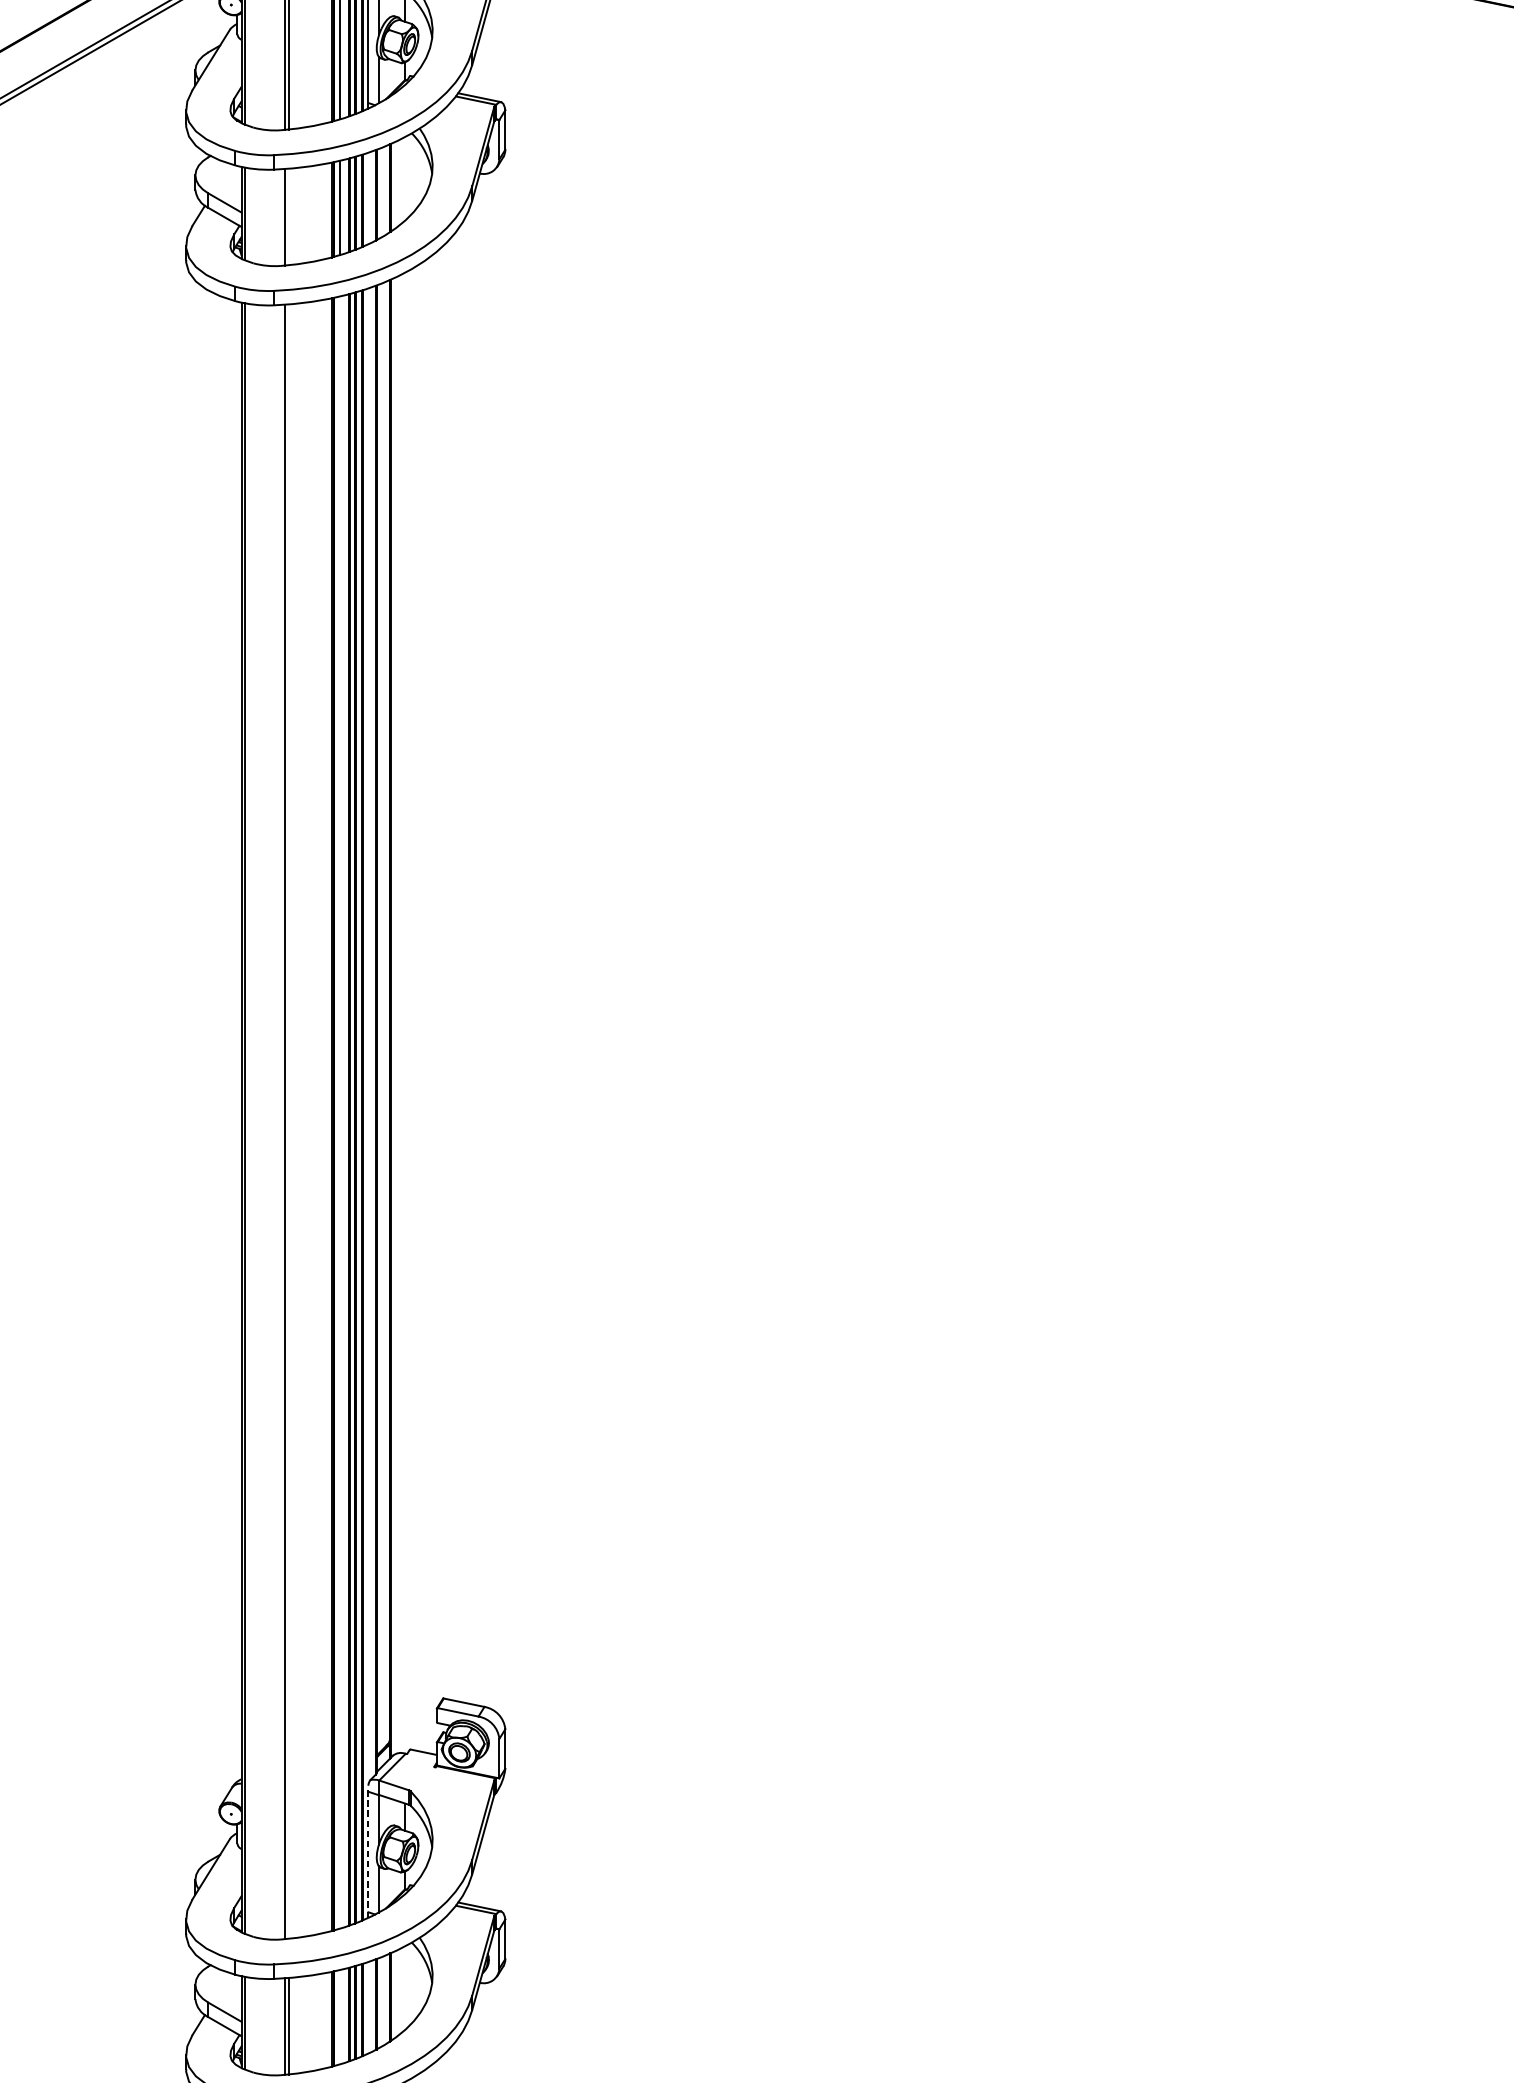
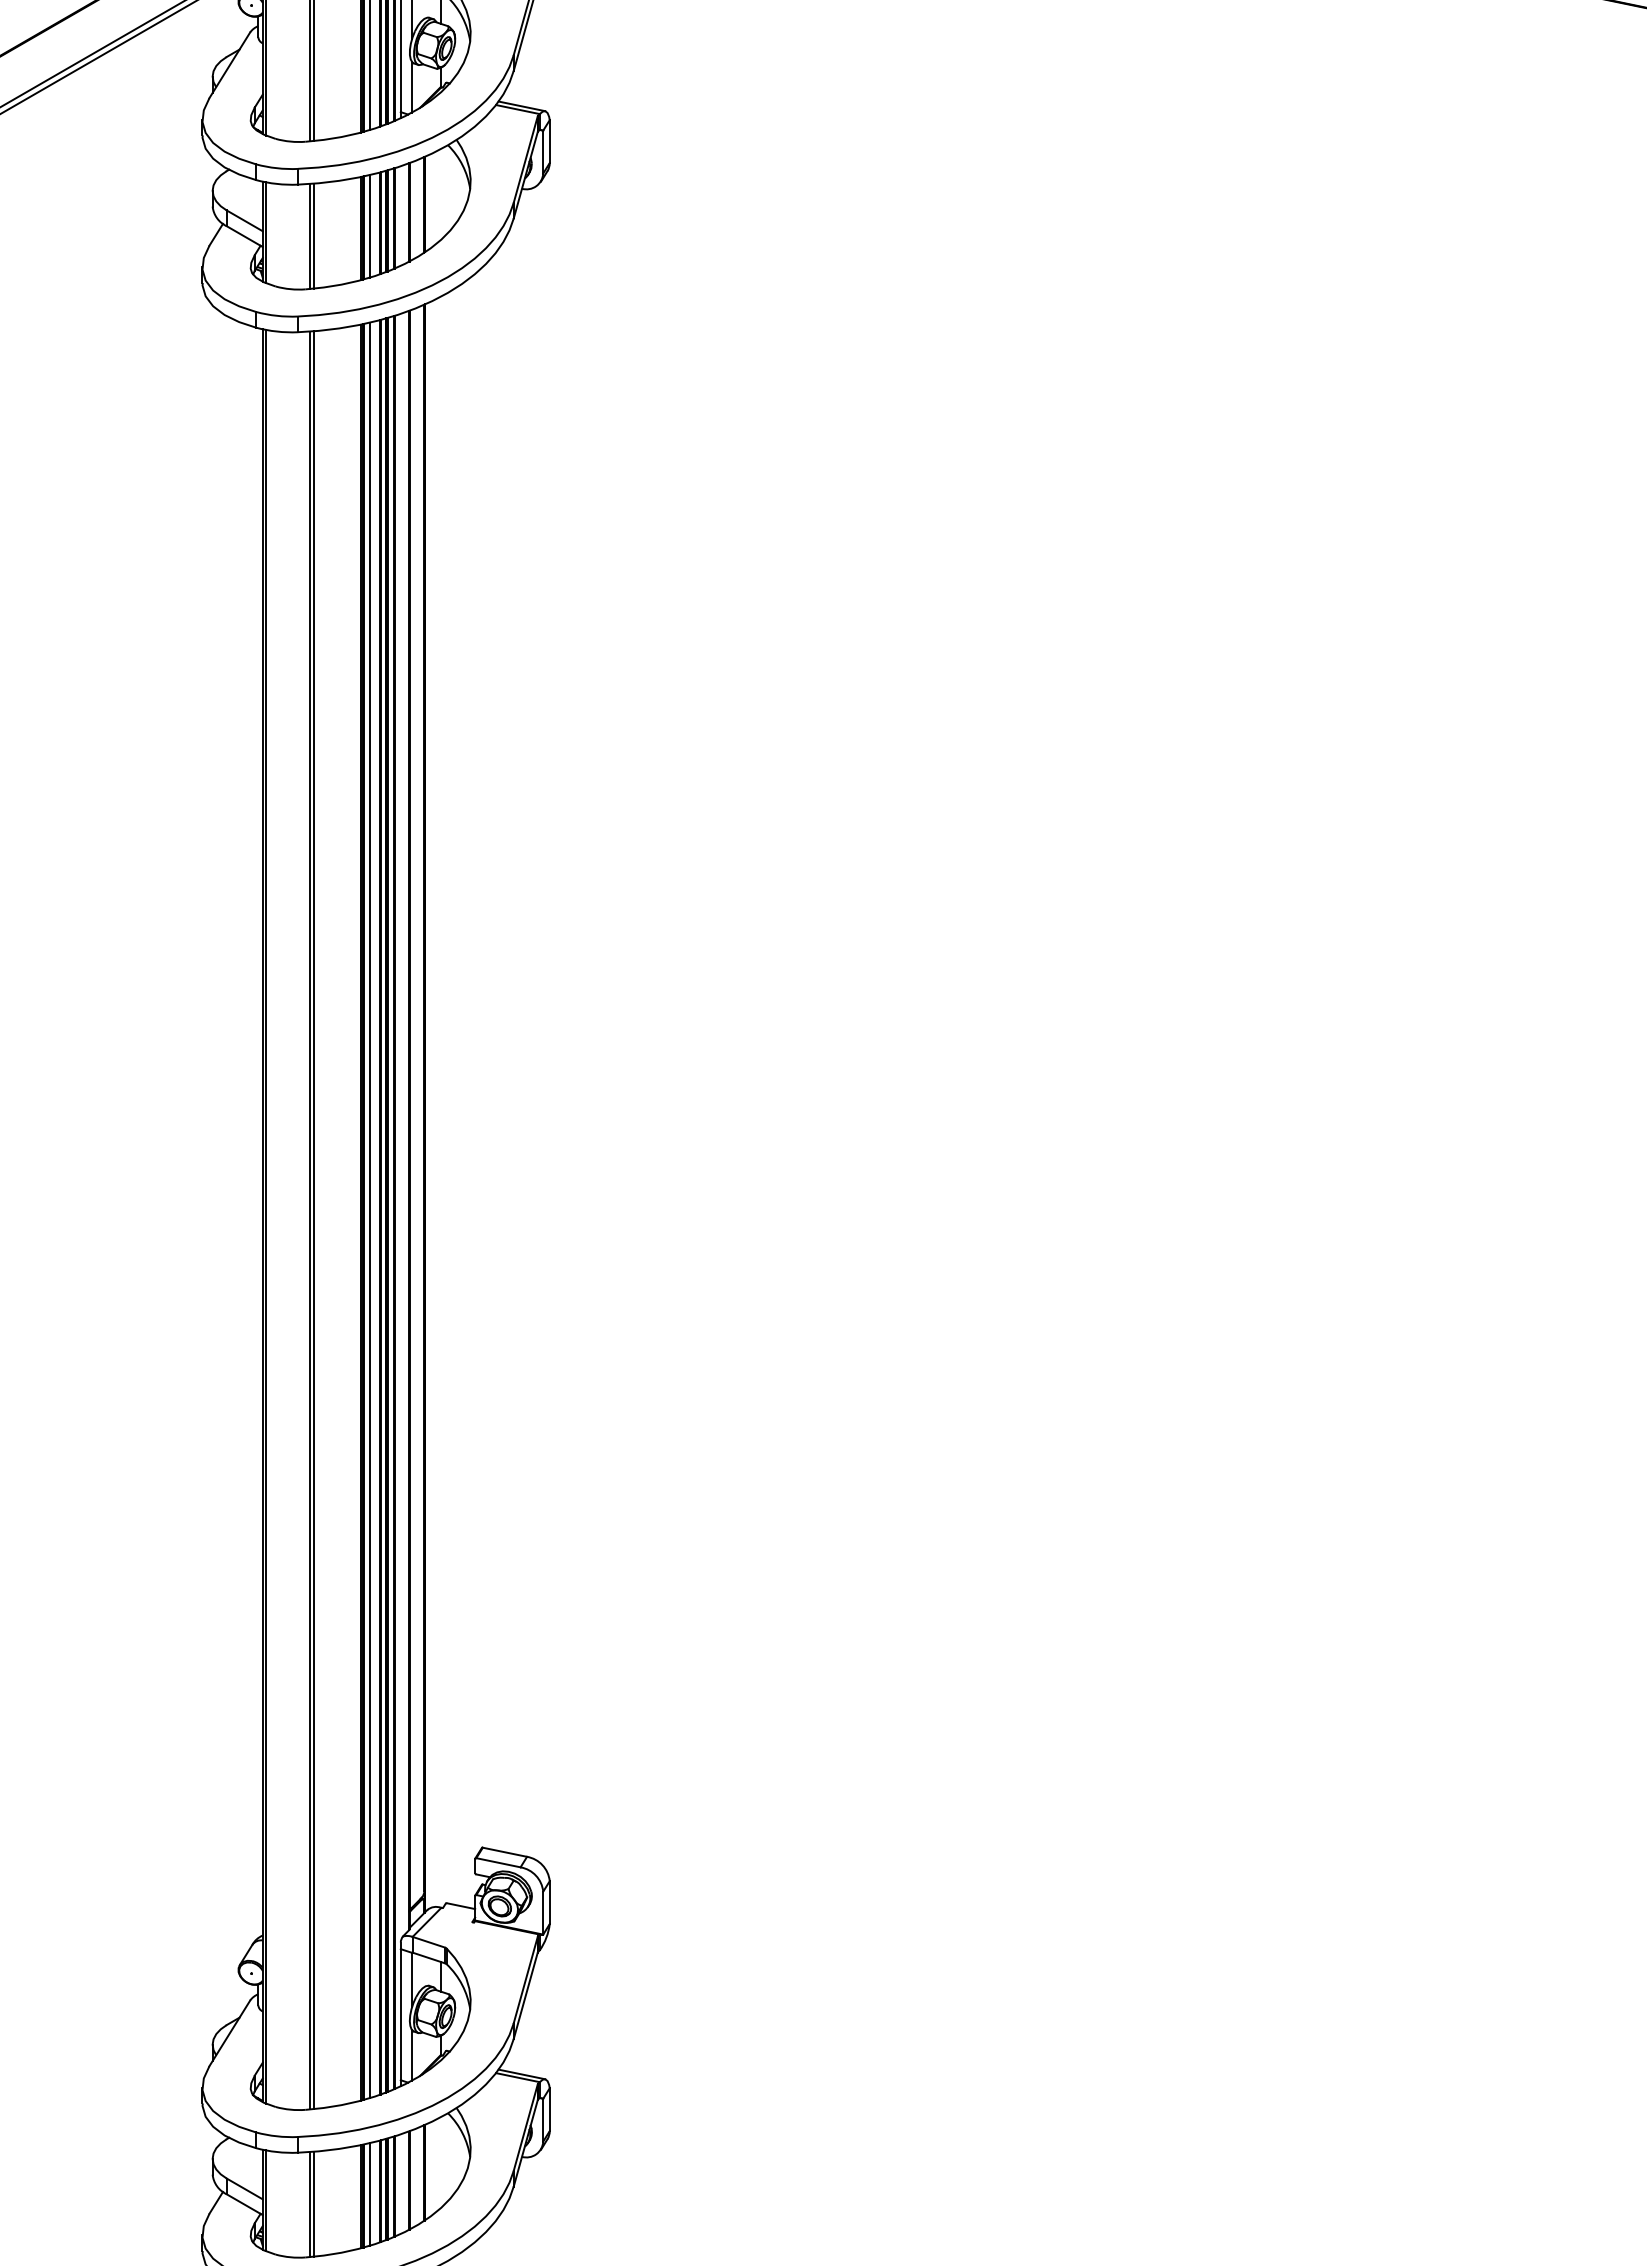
line: (289, 216) -> (314, 235), added
line: (339, 1112) -> (369, 1210), added
line: (289, 1121) -> (314, 1220), added
line: (368, 1851) -> (400, 2014), dashed -> solid
line: (339, 2017) -> (369, 2194), added

